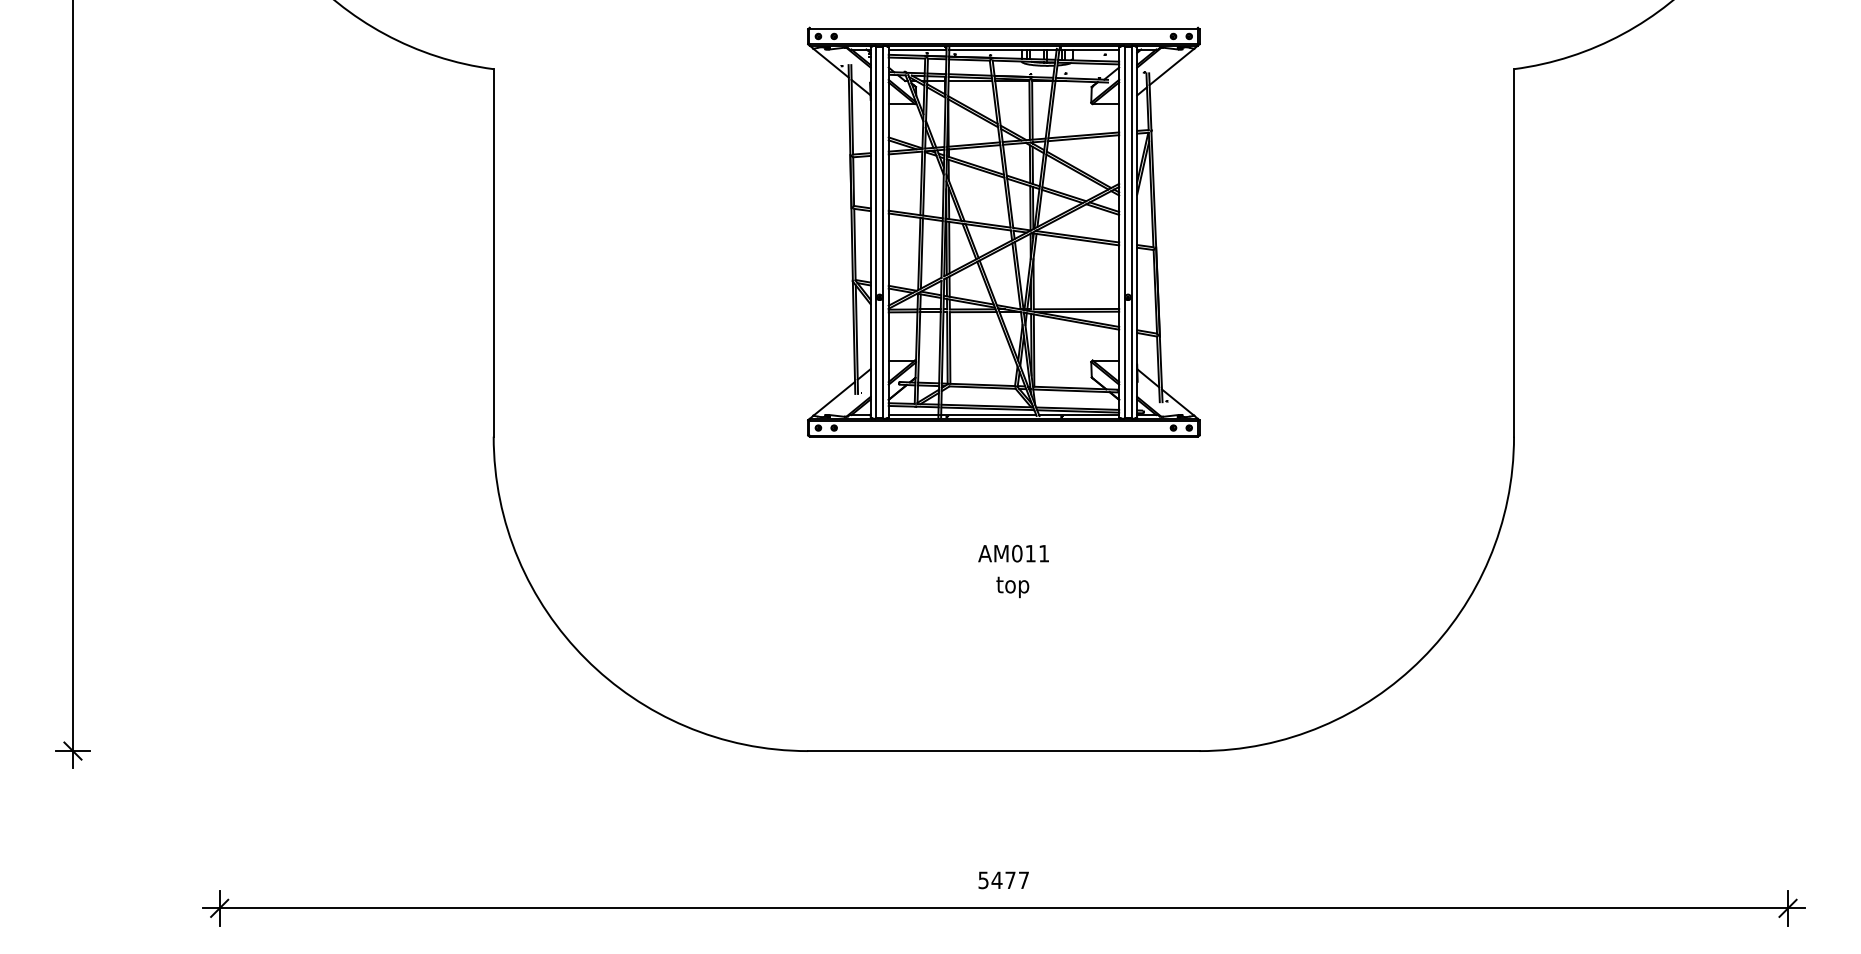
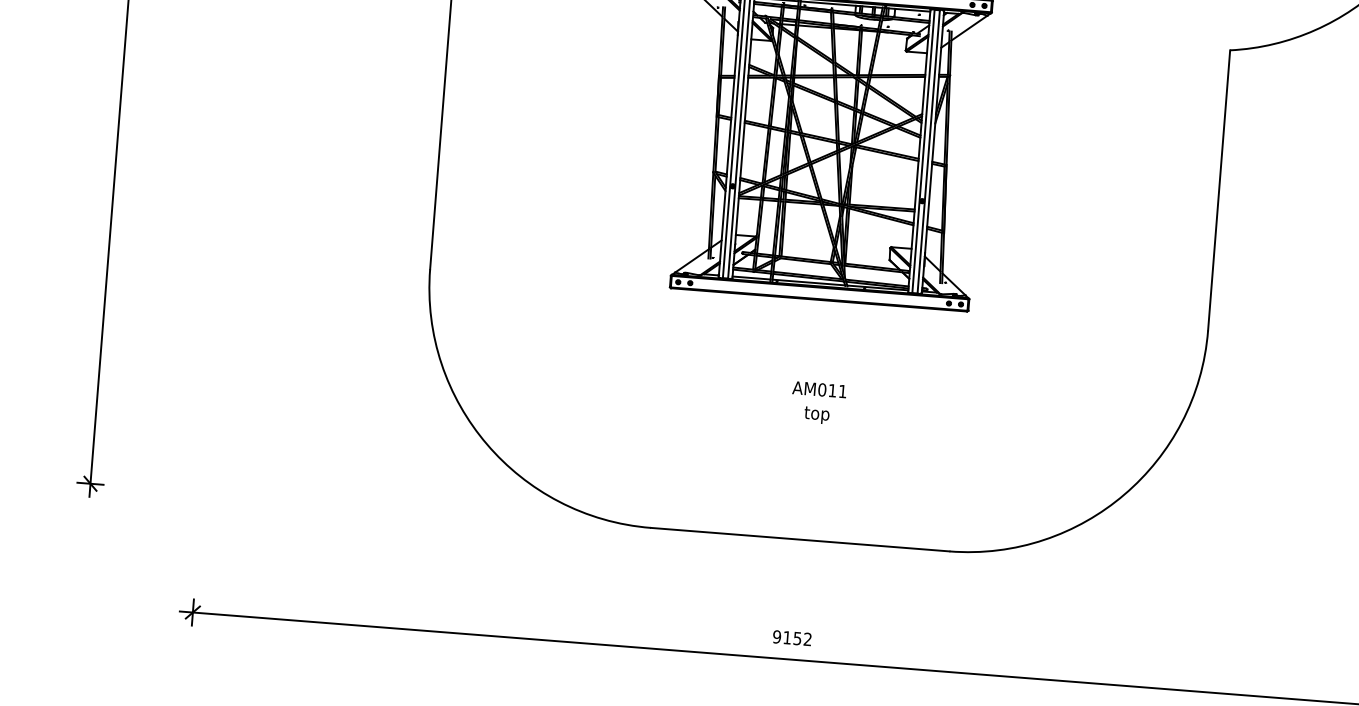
text: (1003, 880) -> (792, 638), 5477 -> 9152

